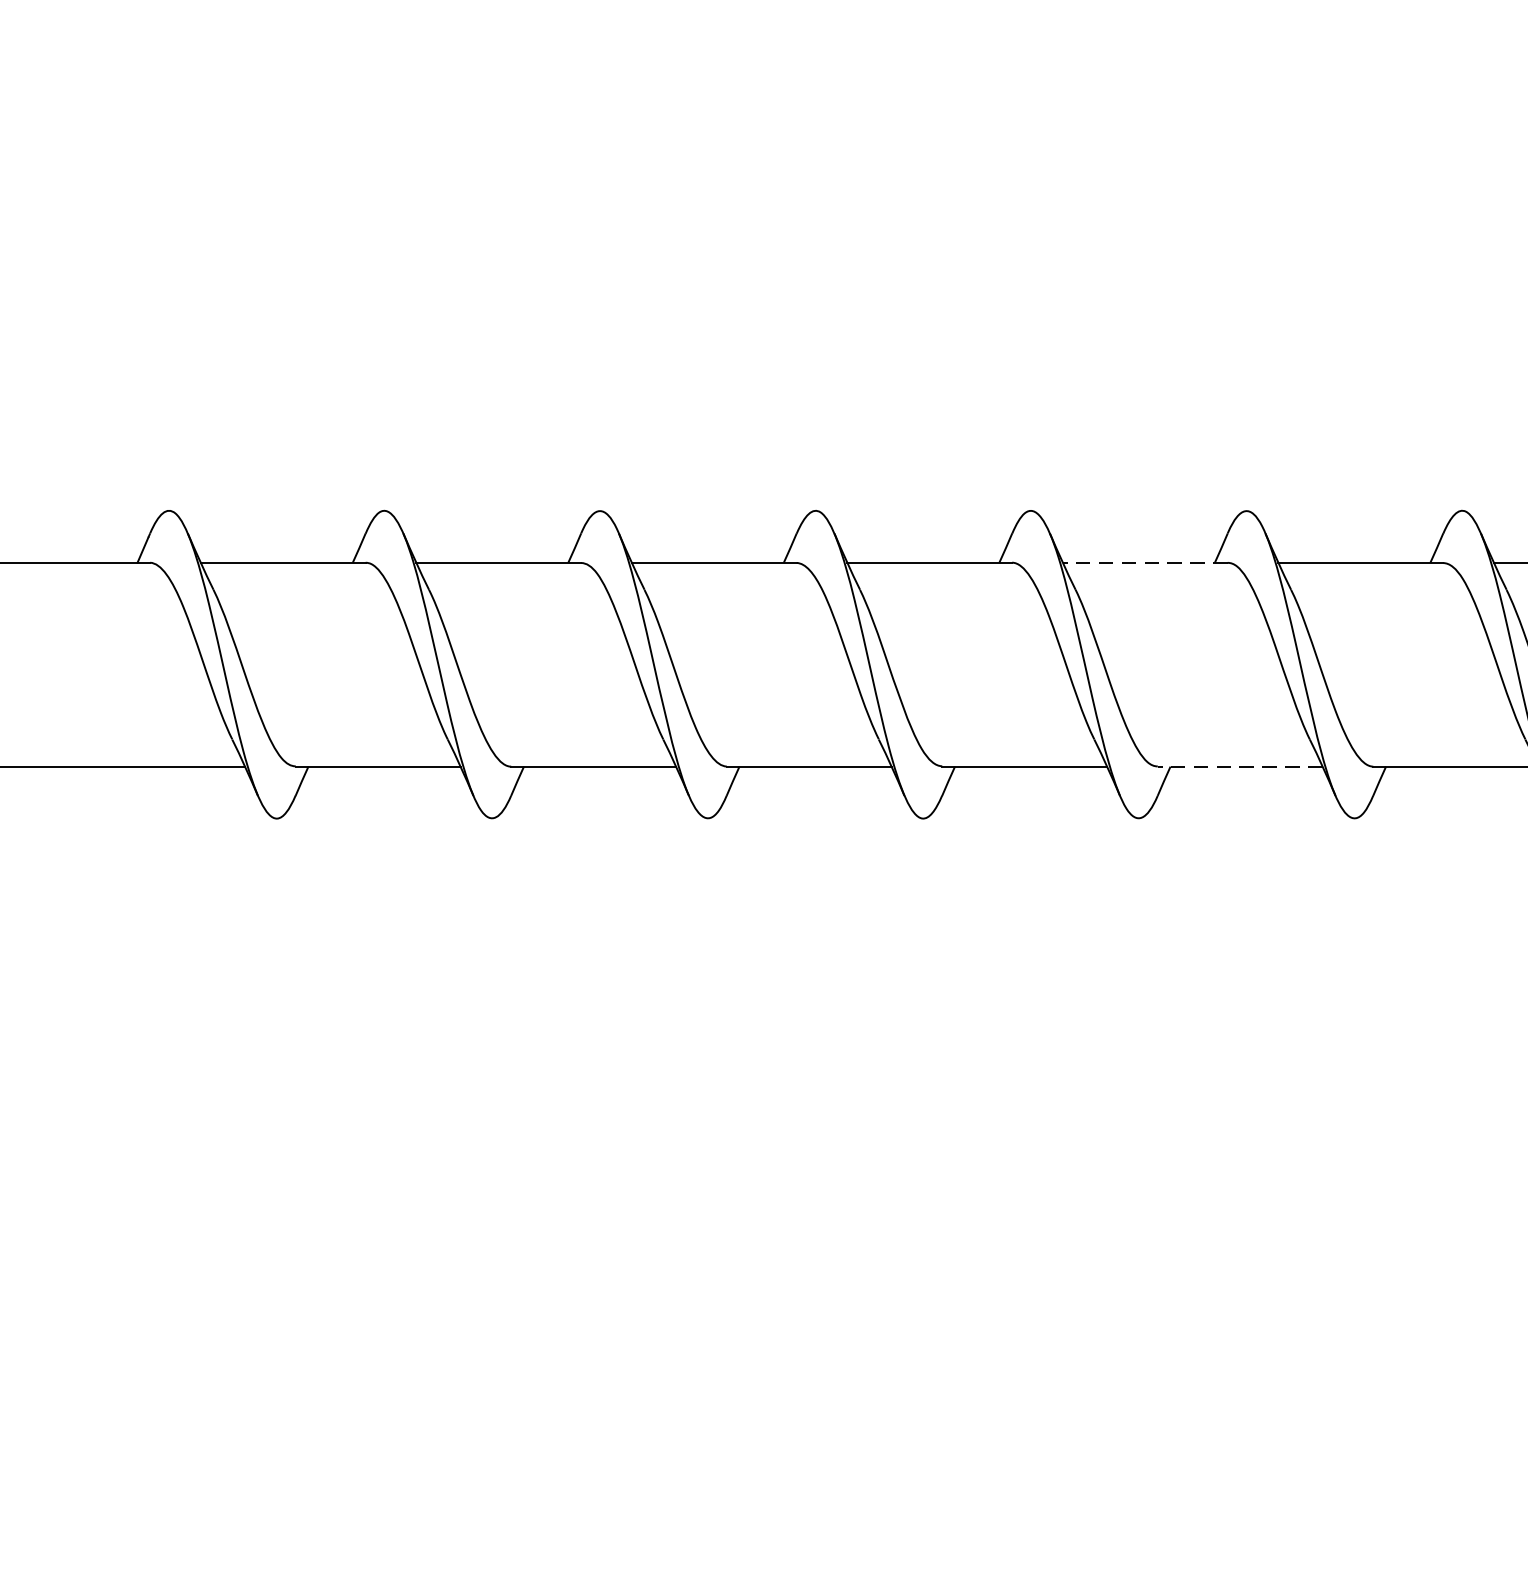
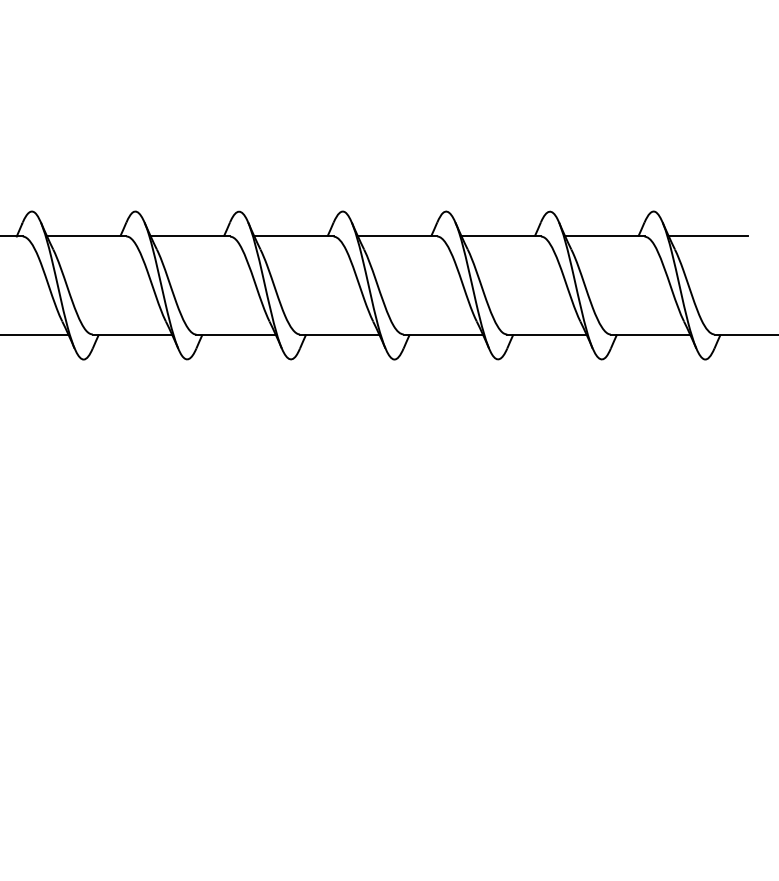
line: (1145, 562) -> (501, 236), dashed -> solid
line: (1239, 766) -> (546, 334), dashed -> solid

